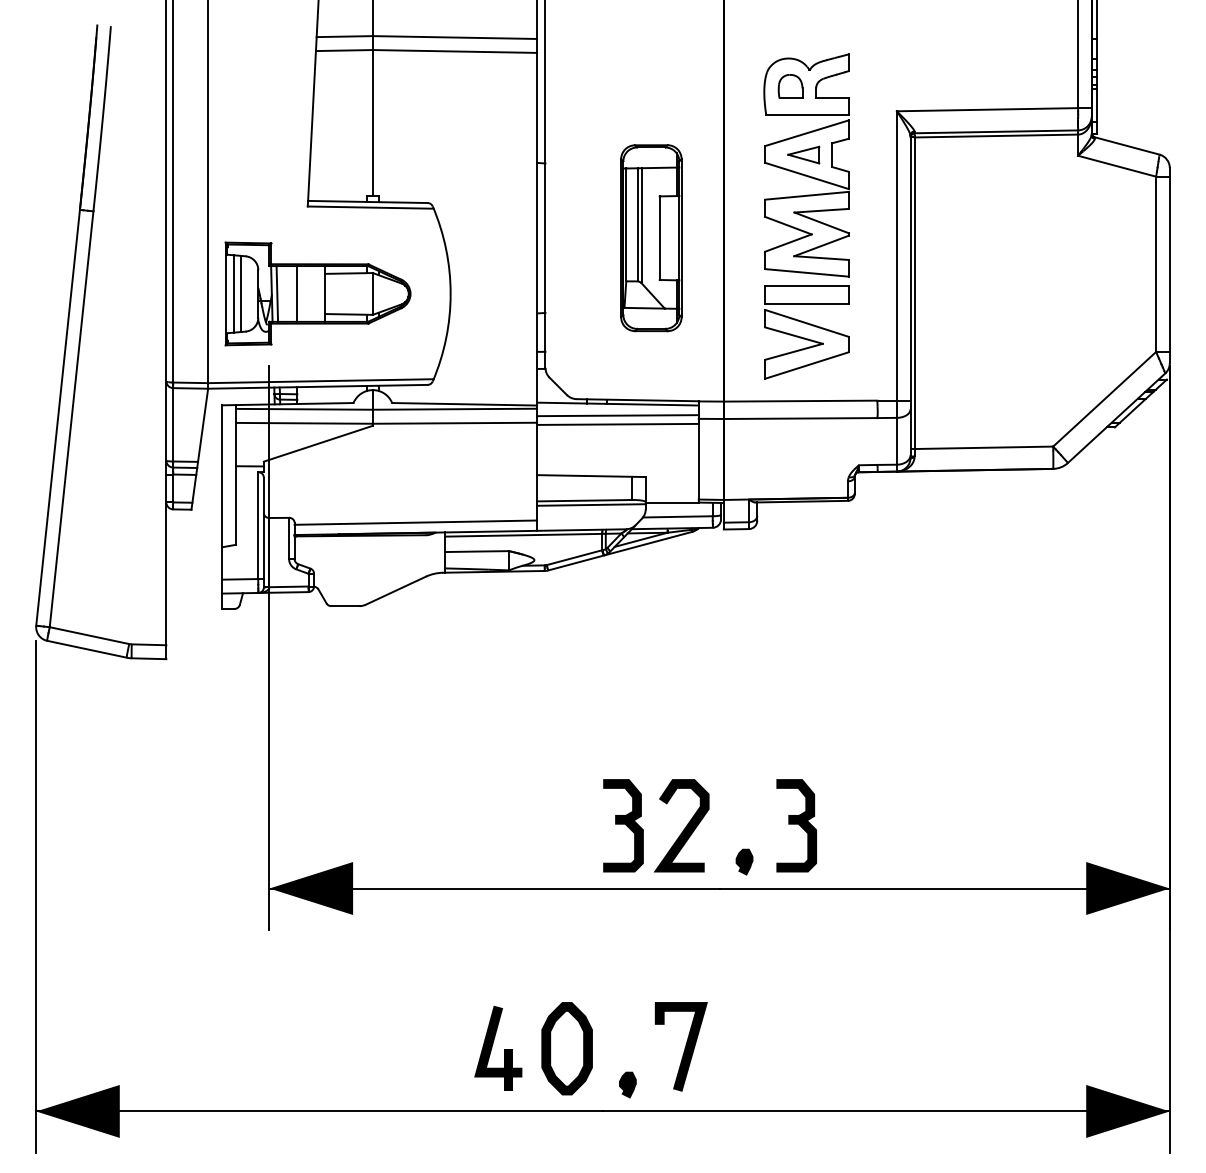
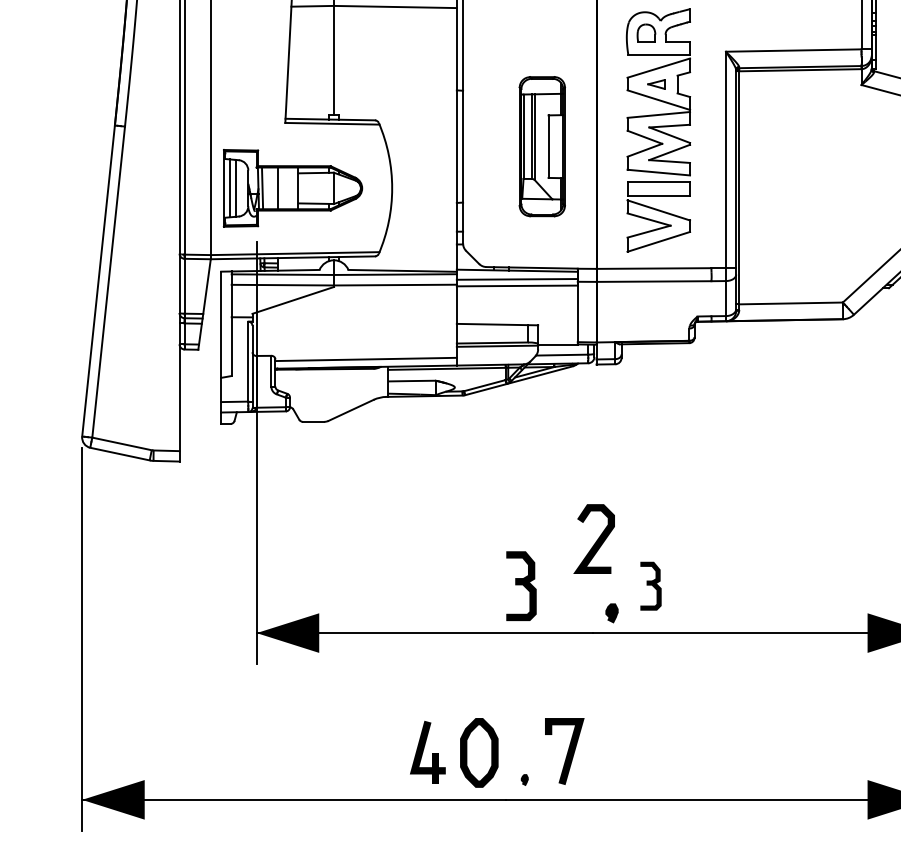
part: (803, 154) -> (656, 84), size x0.7
part: (796, 825) -> (650, 585), size x0.7
curve: (685, 826) -> (597, 539), moved
part: (627, 1084) -> (524, 779), size x0.6

